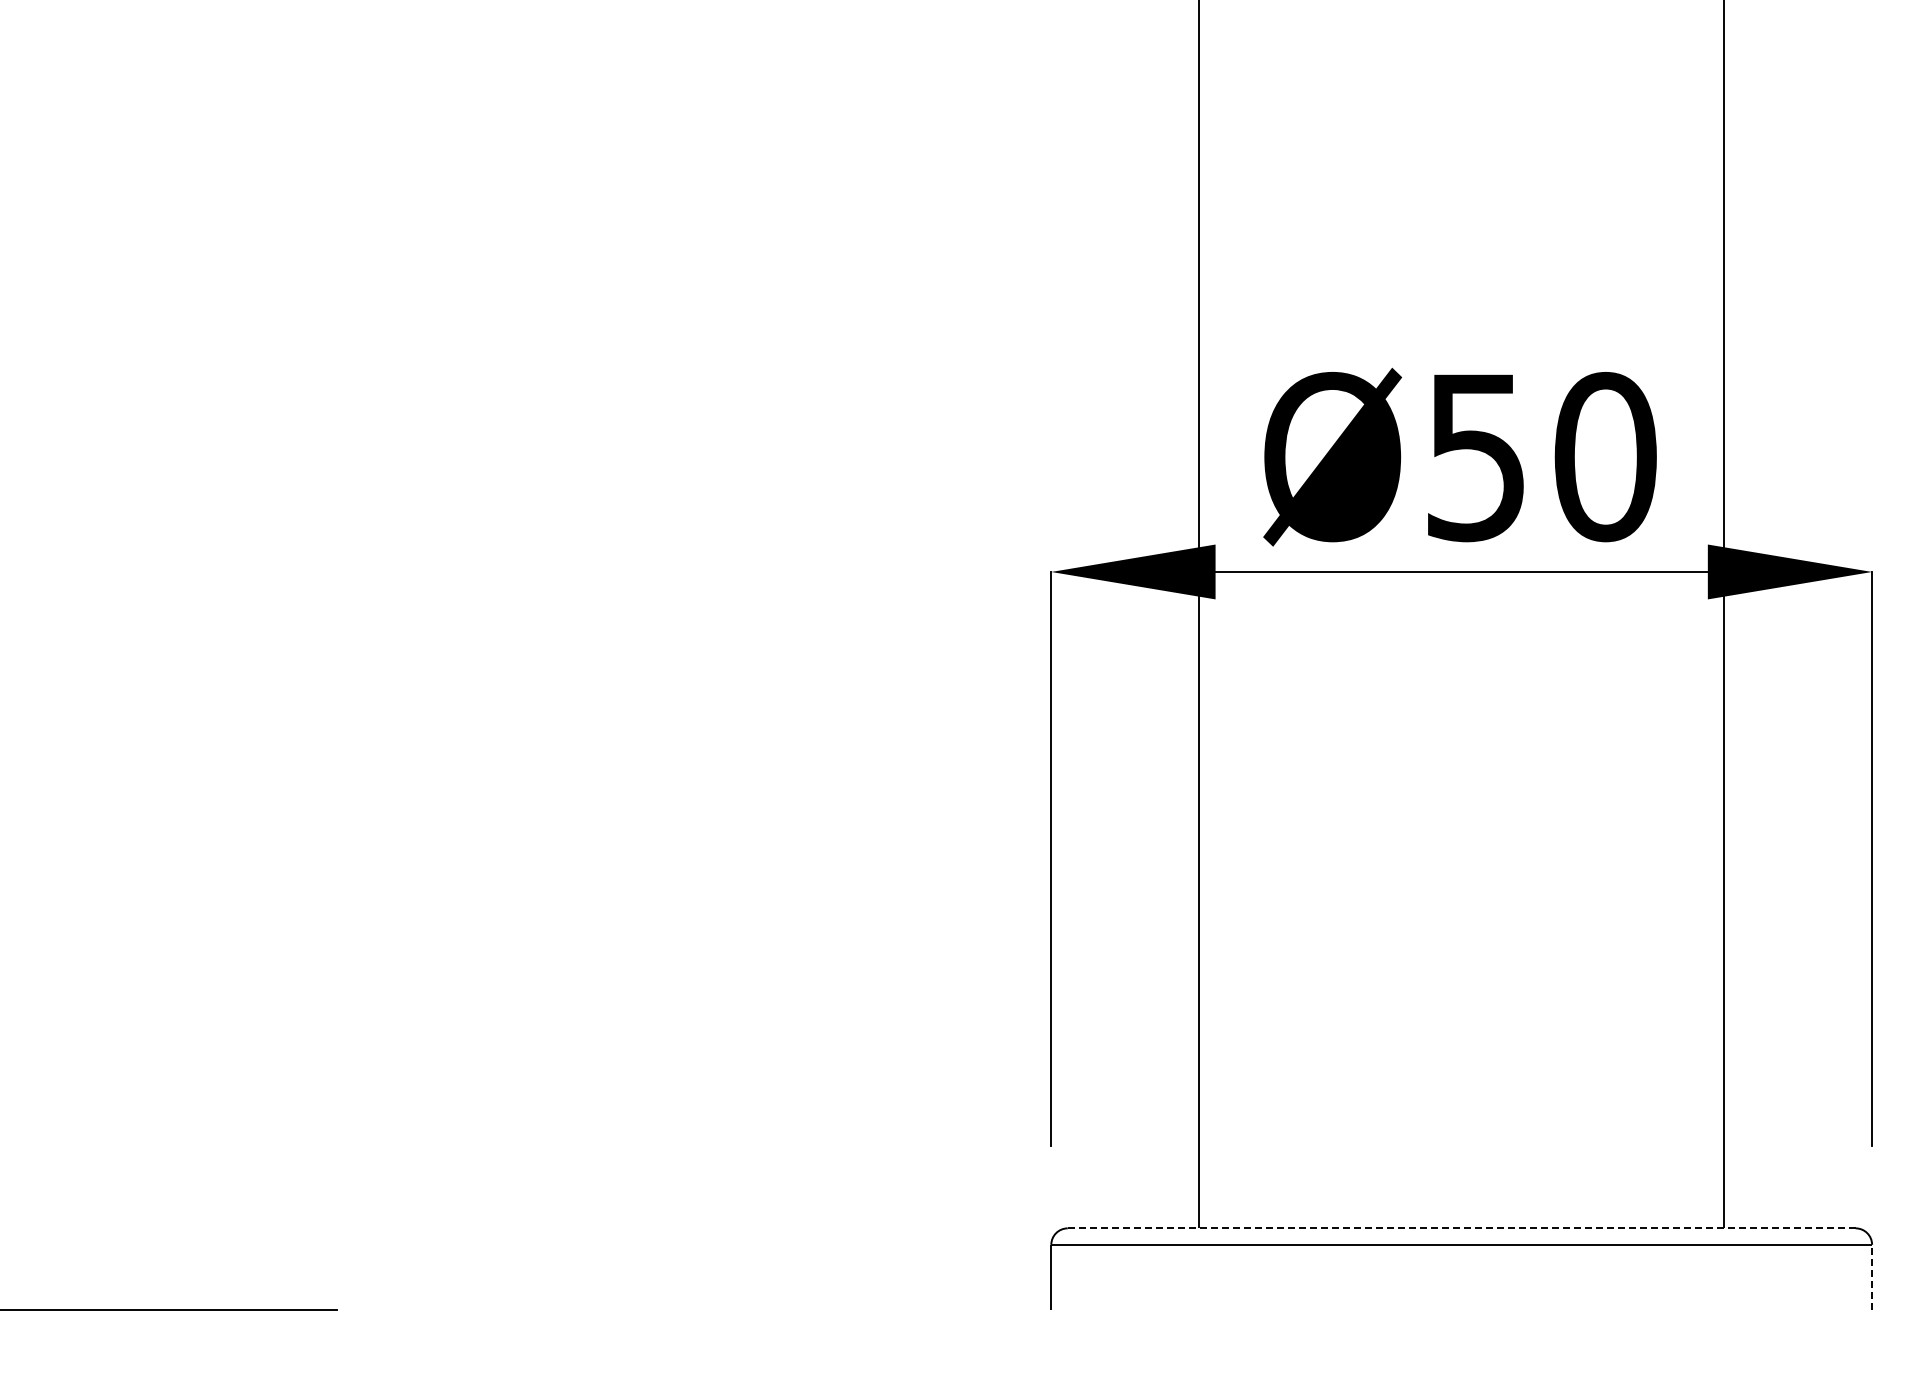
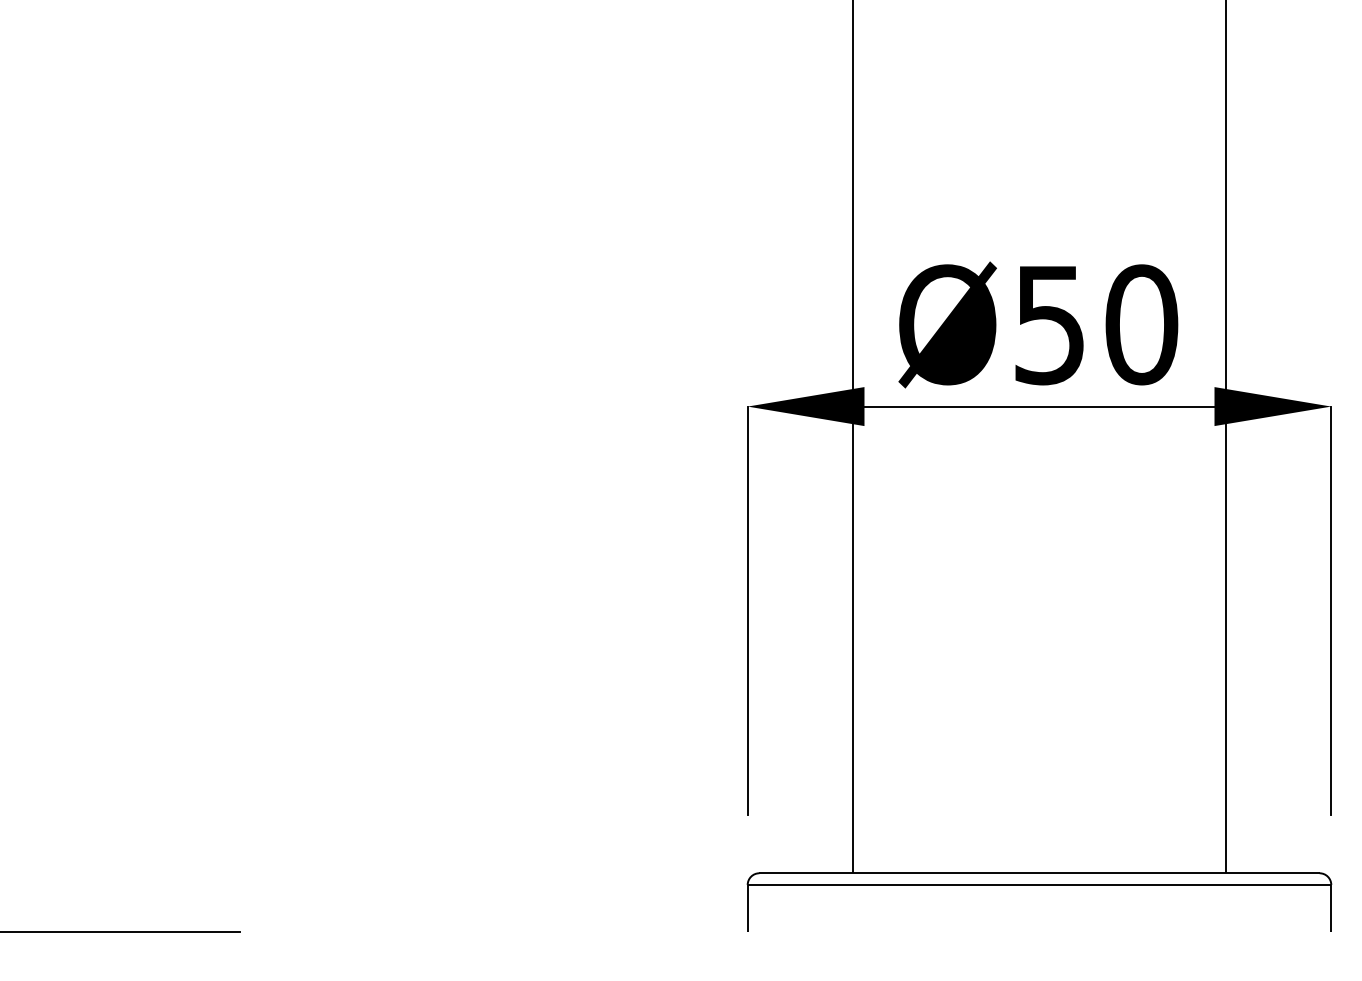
line: (1461, 1228) -> (1039, 873), dashed -> solid
line: (1872, 1277) -> (1331, 908), dashed -> solid

